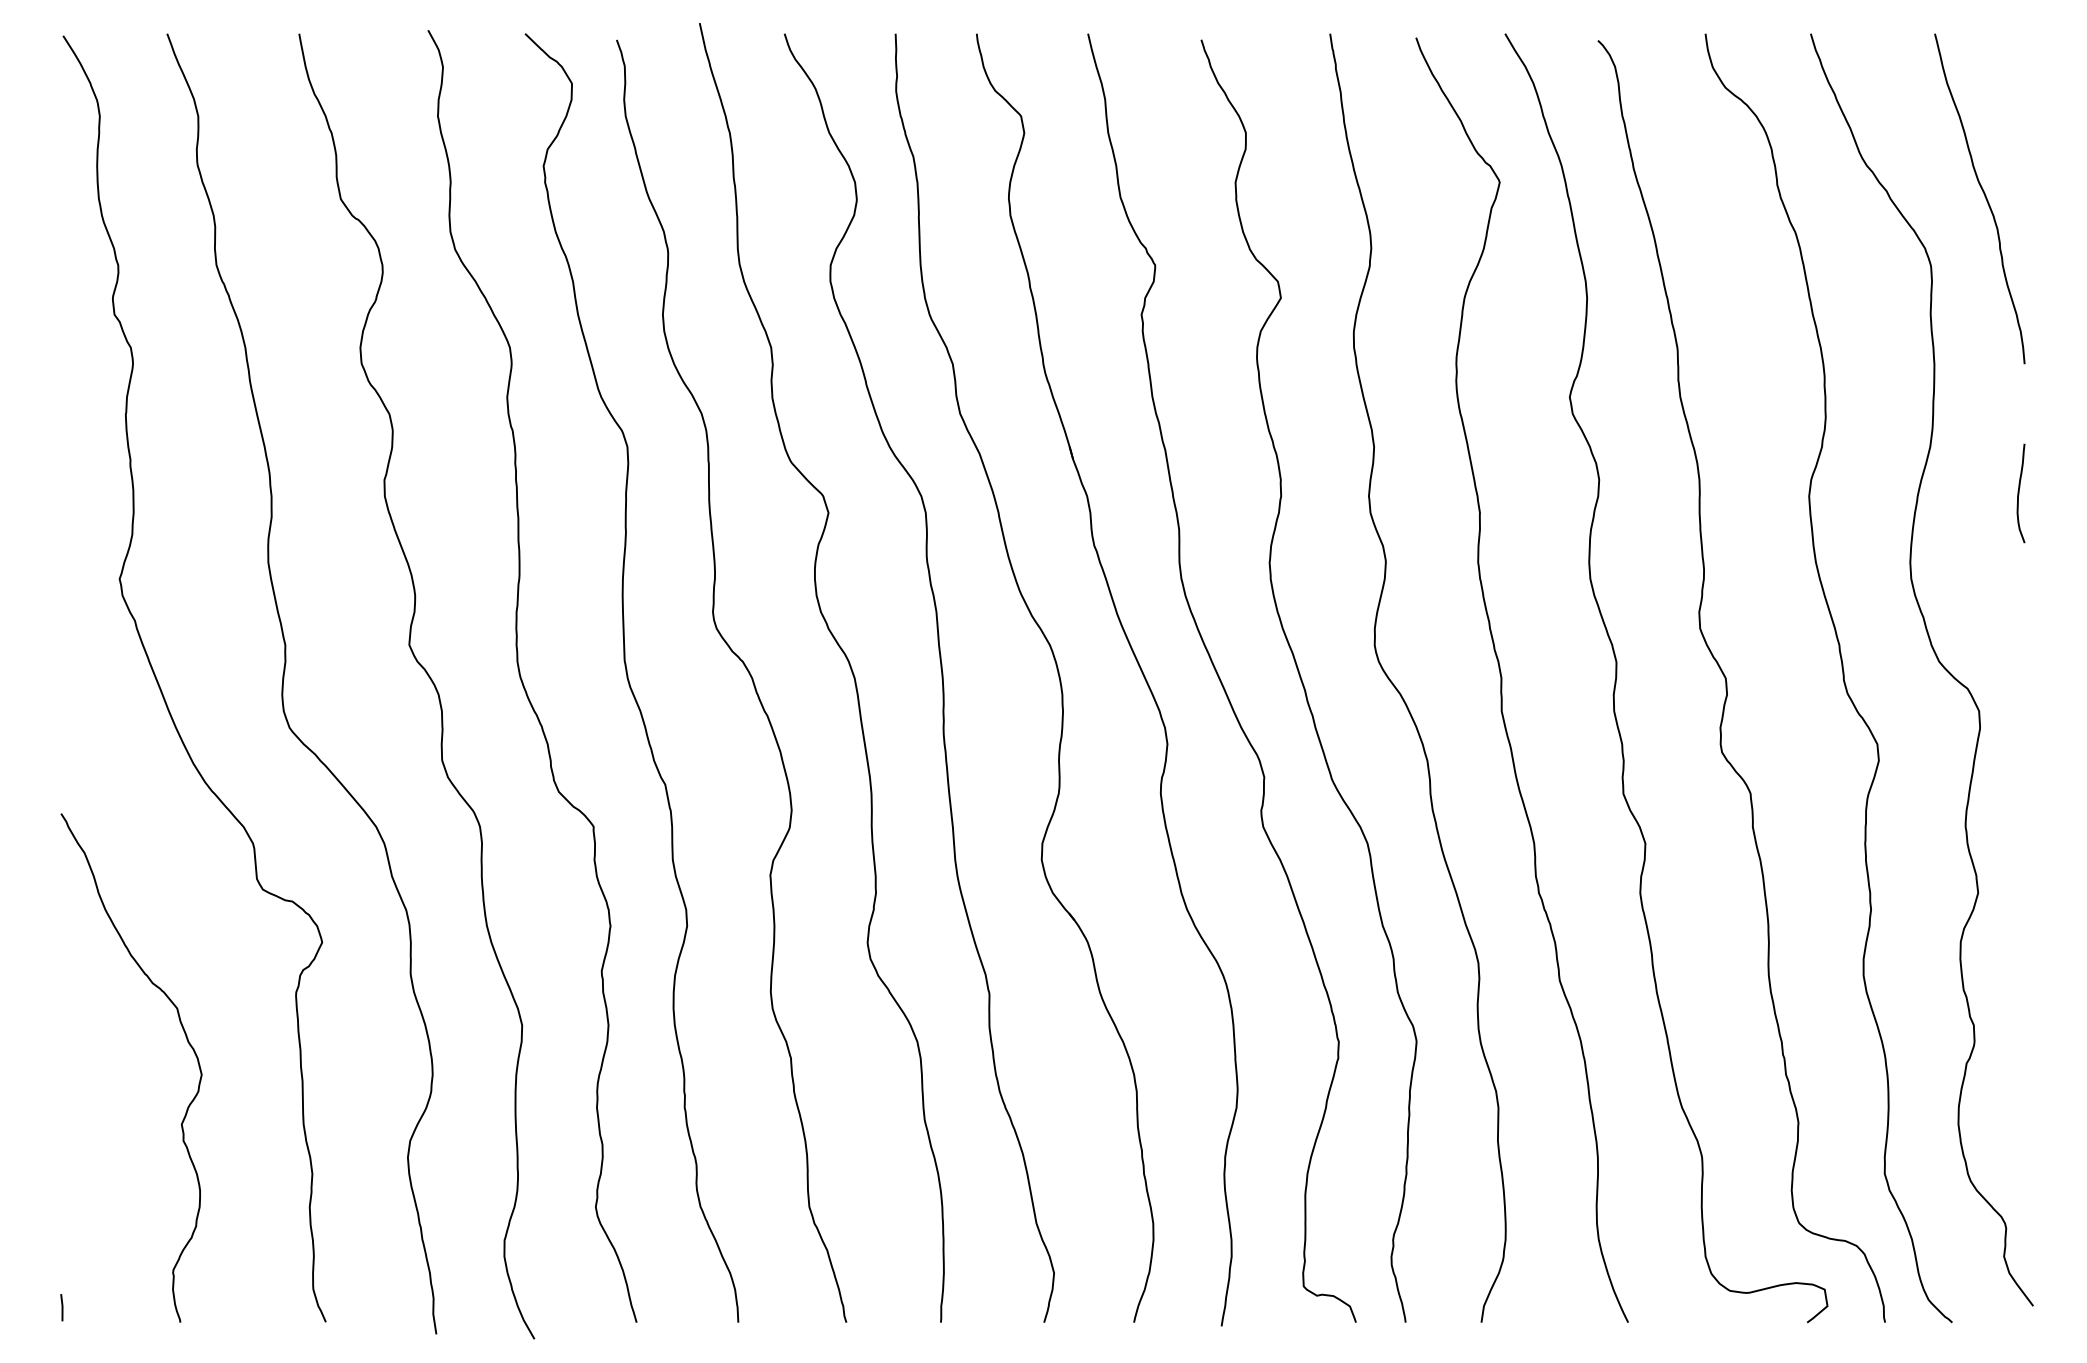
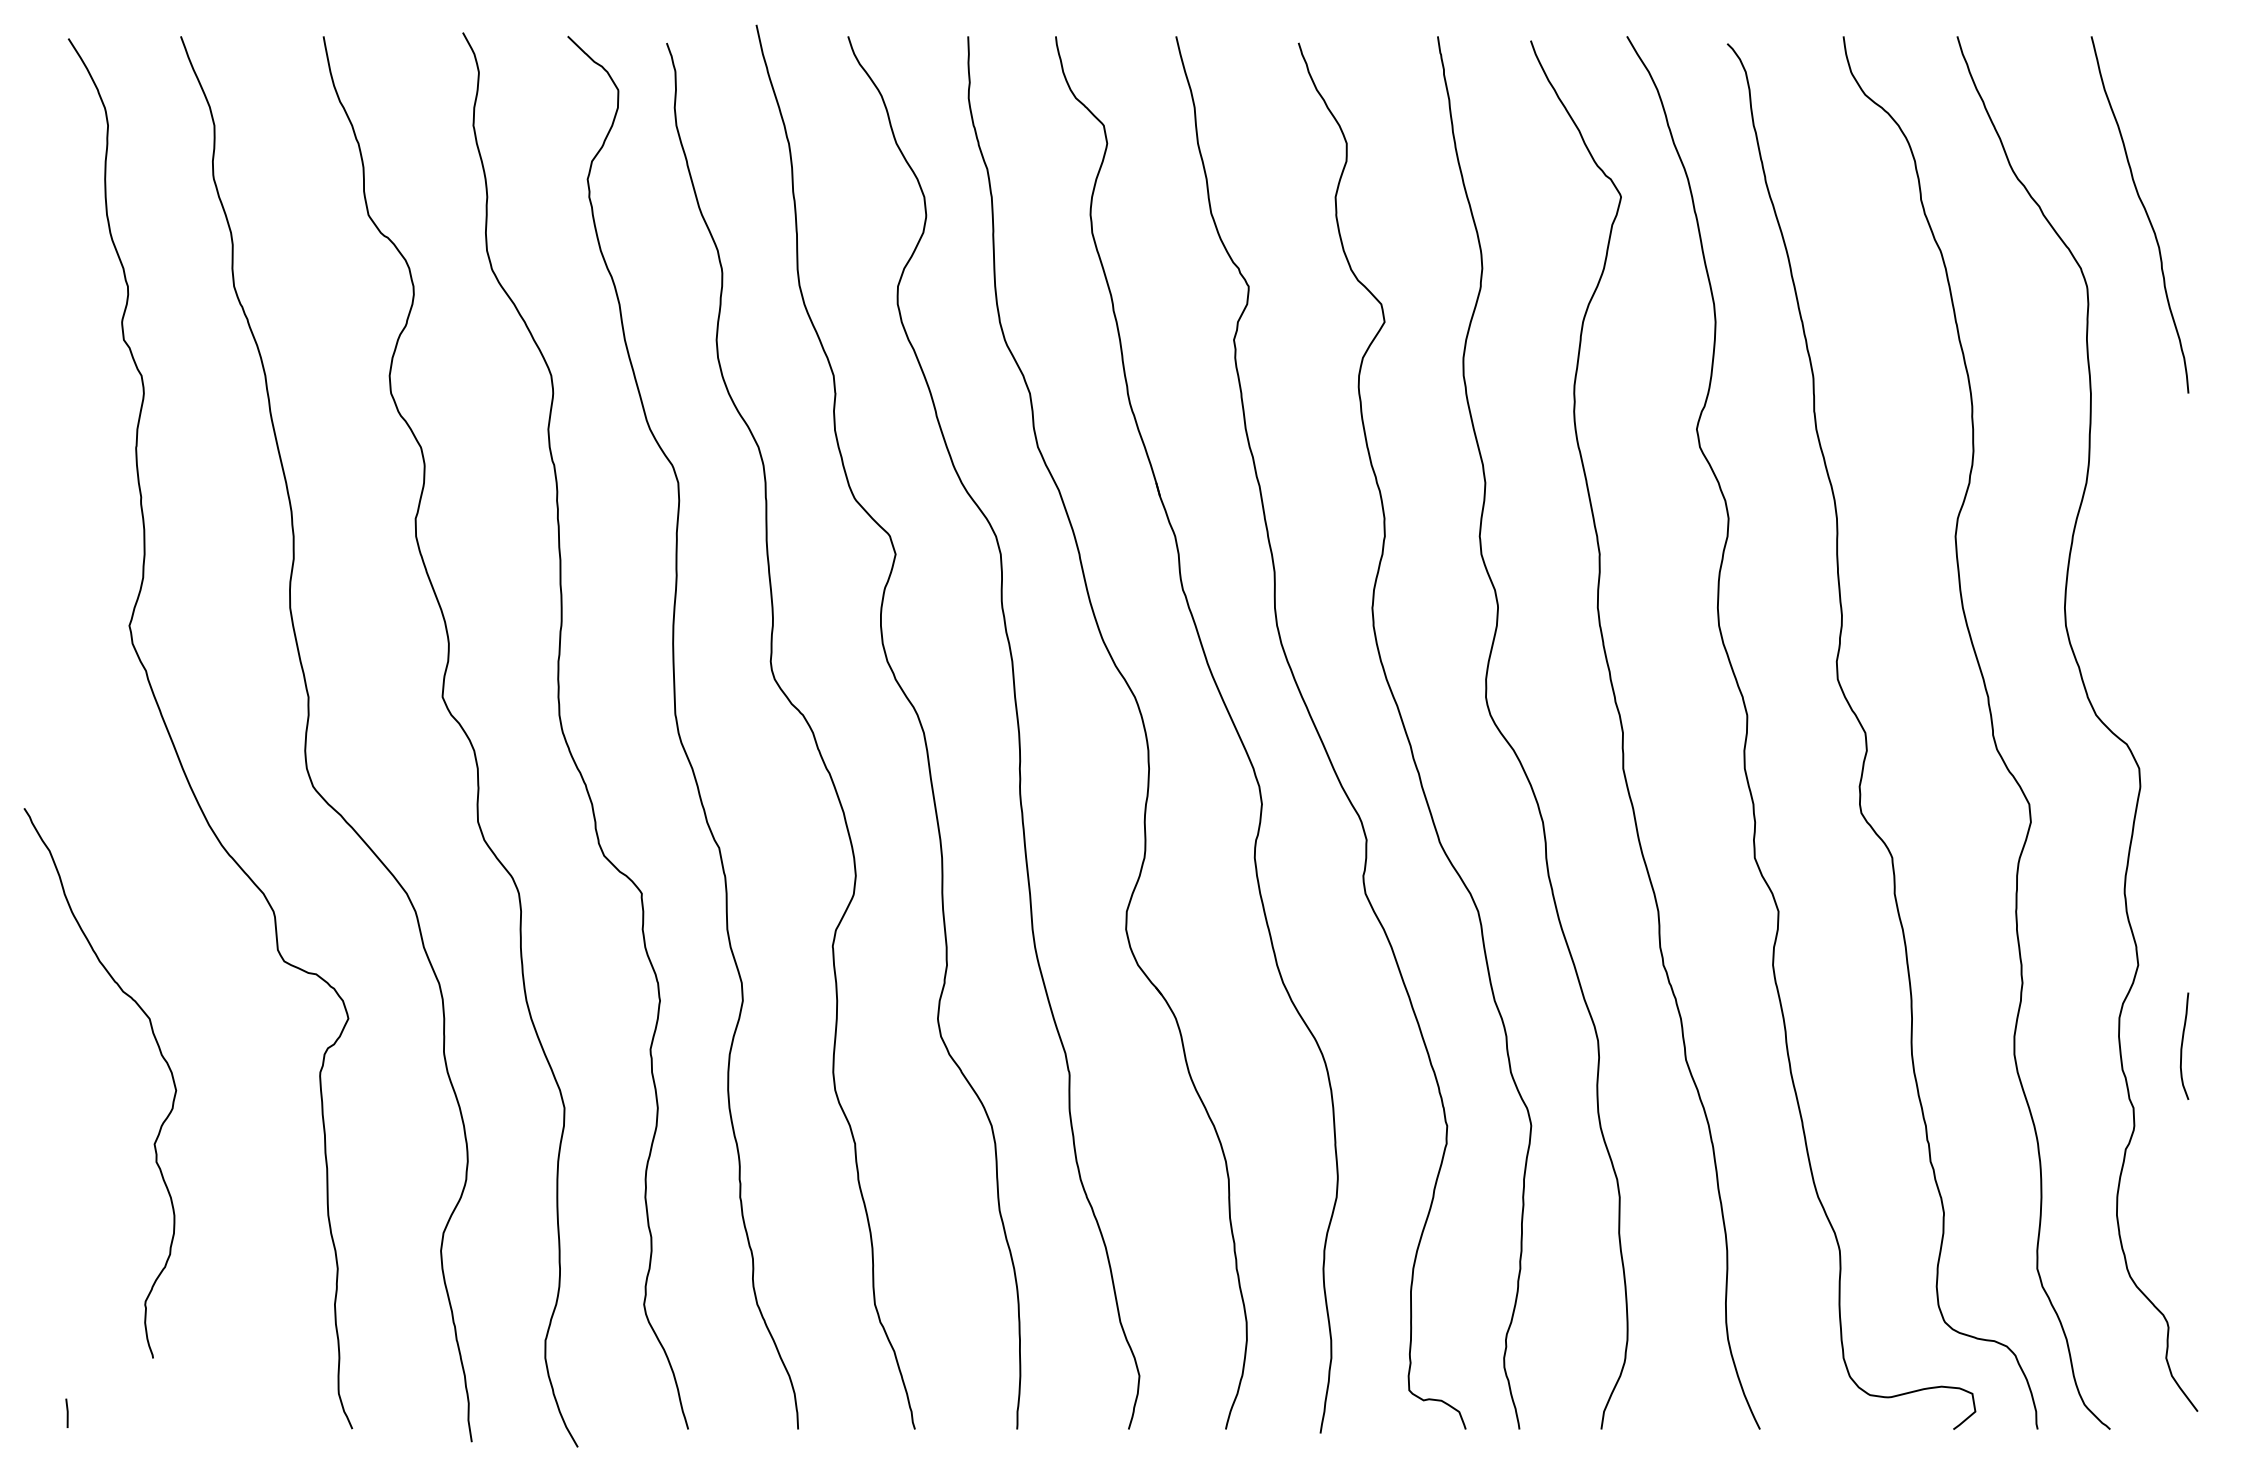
curve: (2019, 492) -> (2182, 1045), moved
curve: (187, 1041) -> (160, 1054), moved

